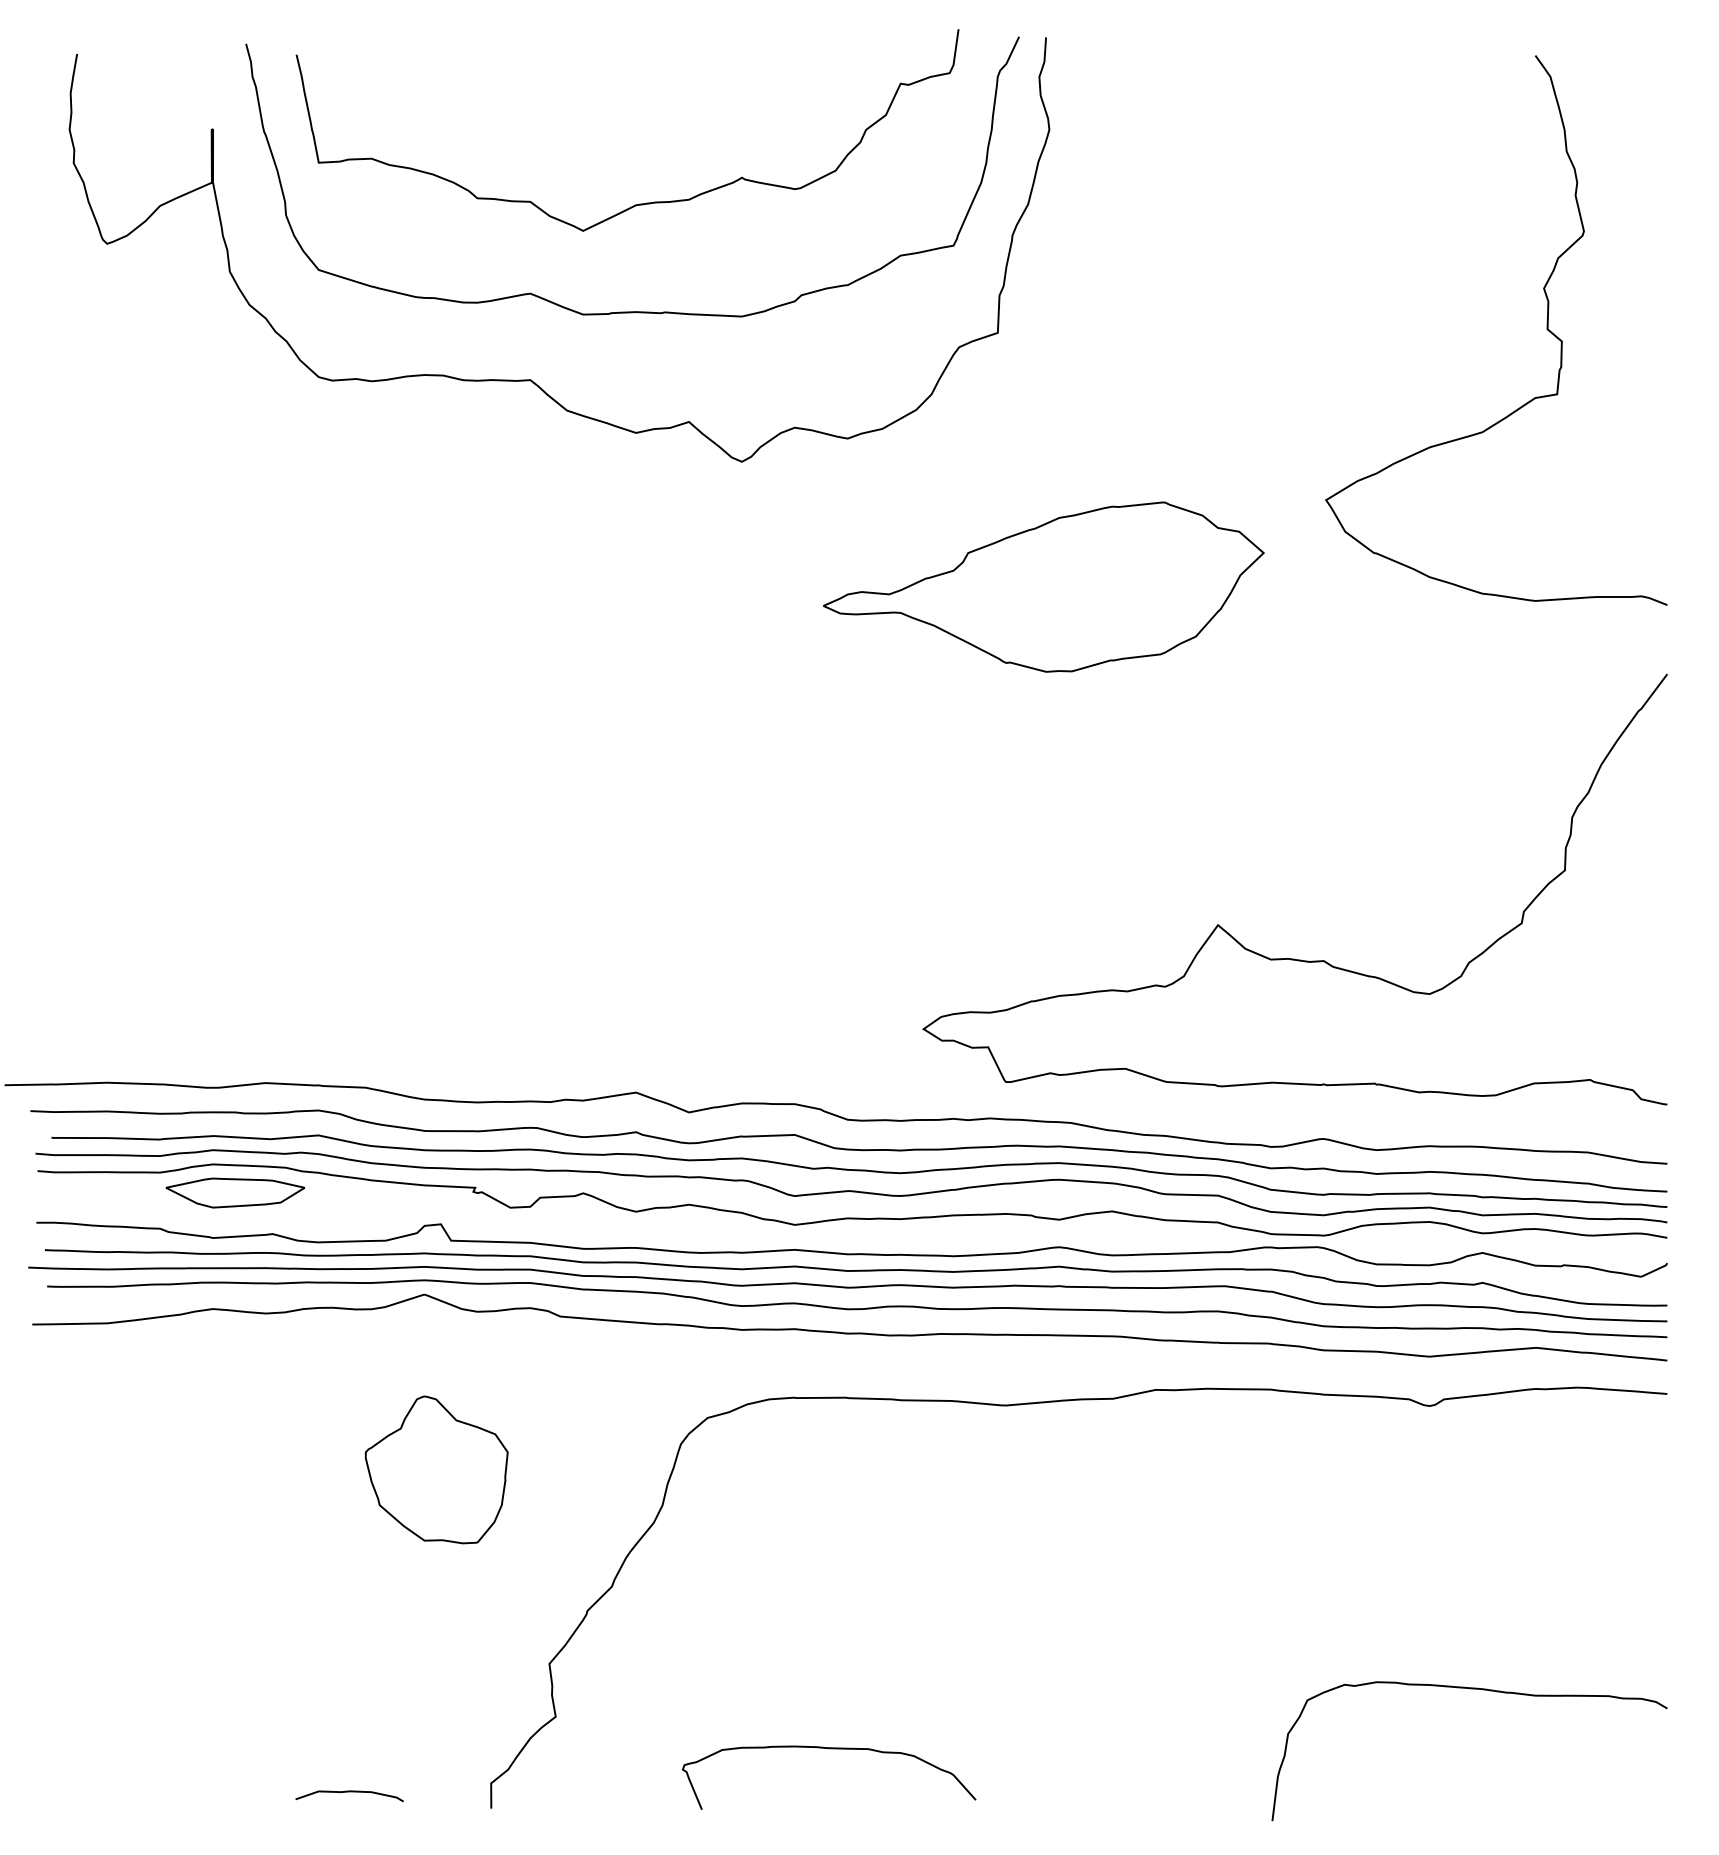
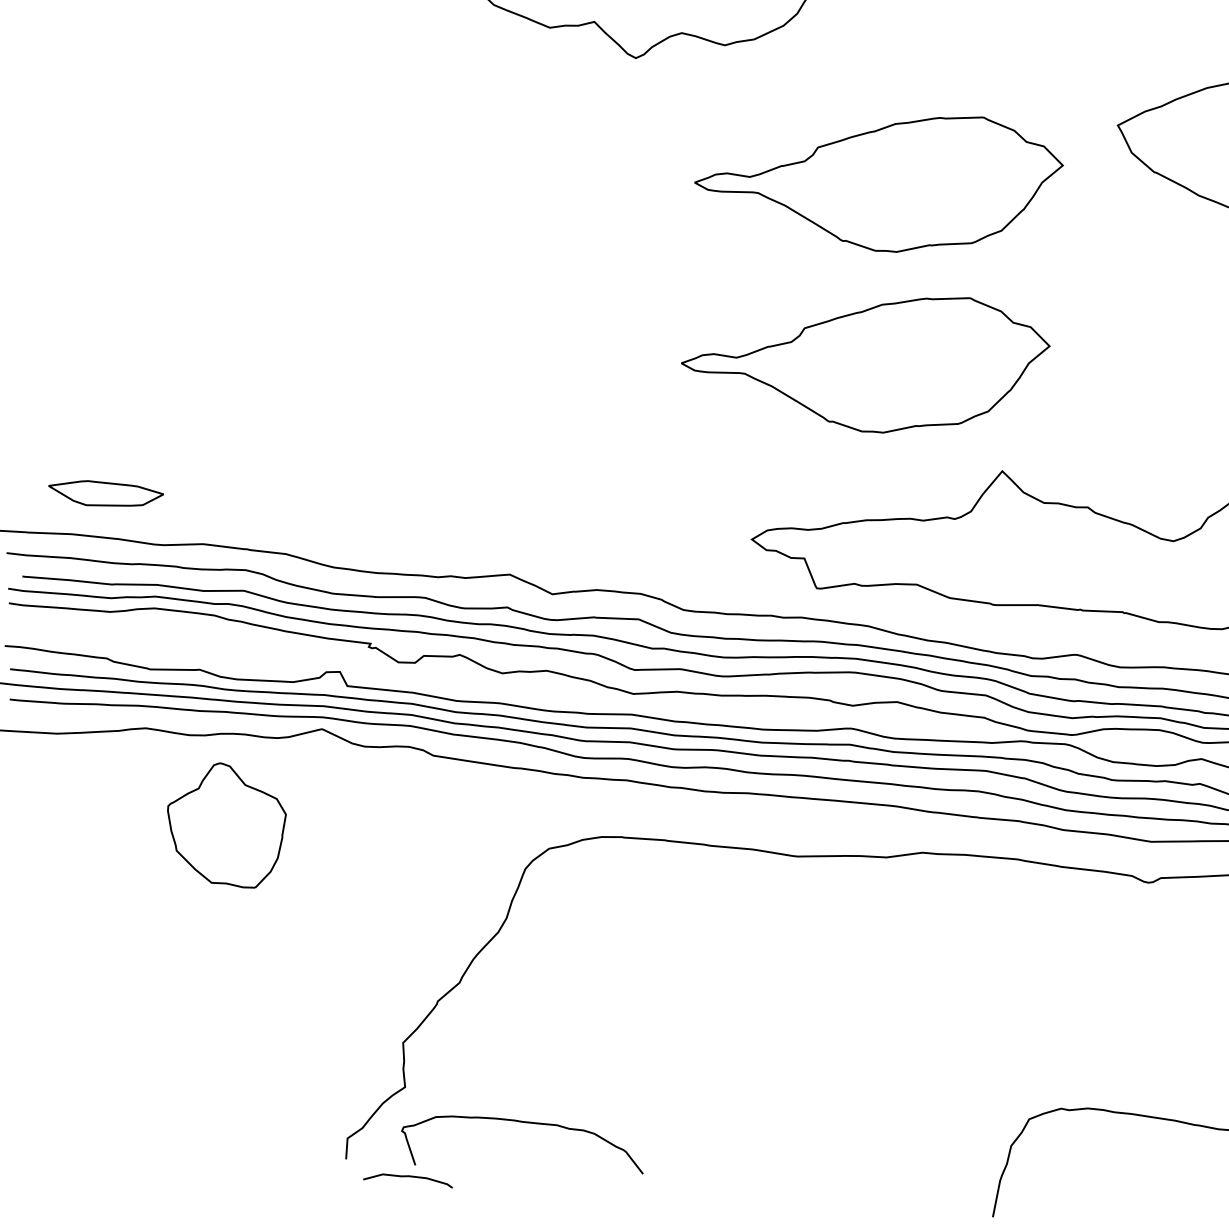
part: (1043, 804) -> (865, 360), added
part: (235, 1192) -> (105, 494), moved
part: (436, 1469) -> (225, 824), moved
curve: (829, 1749) -> (524, 1123), moved
curve: (349, 1792) -> (408, 1177), moved

